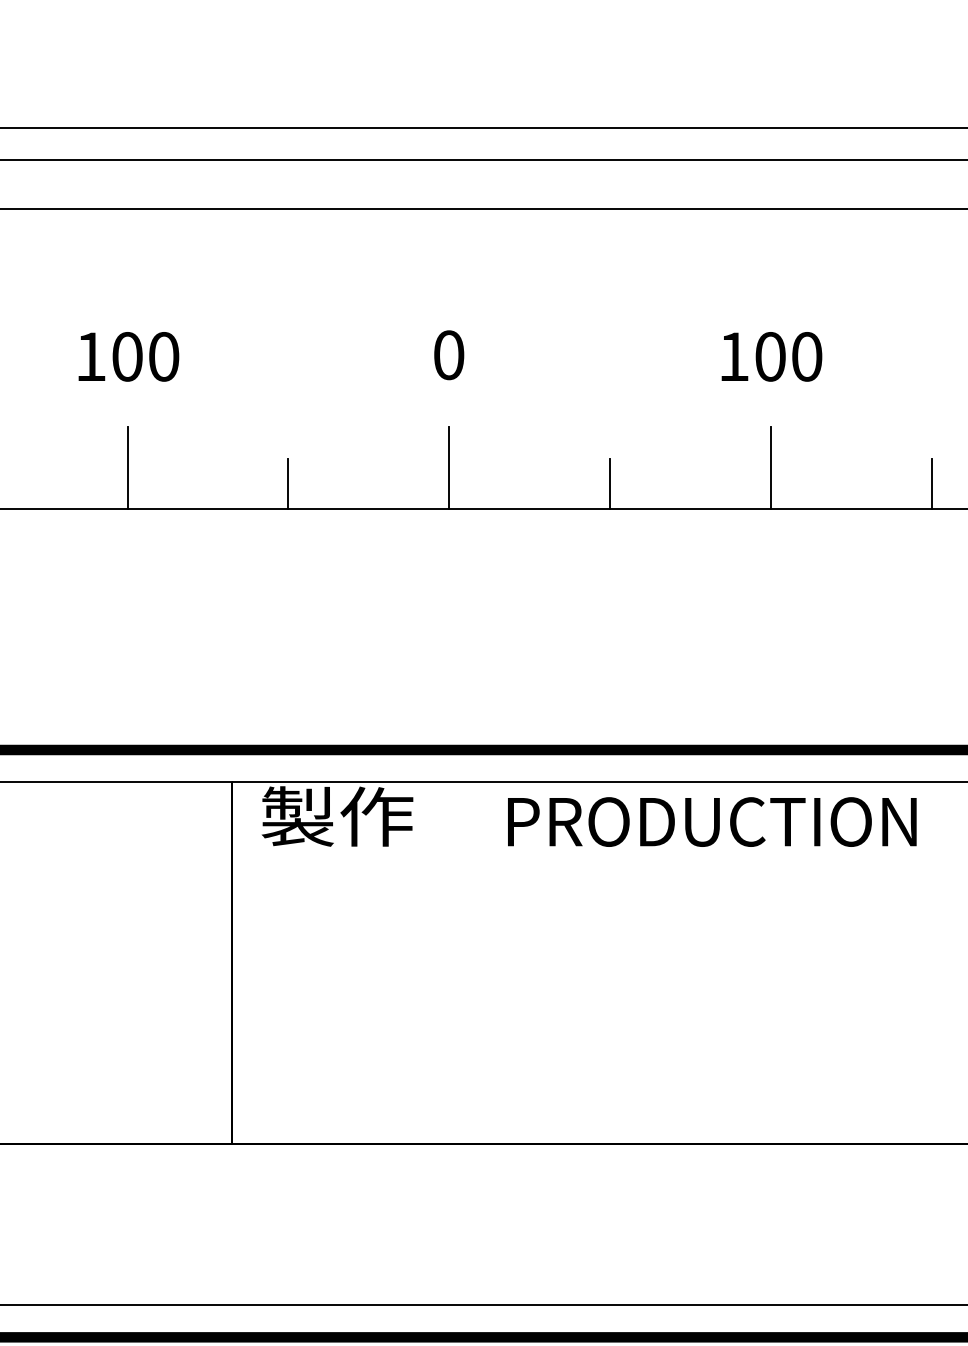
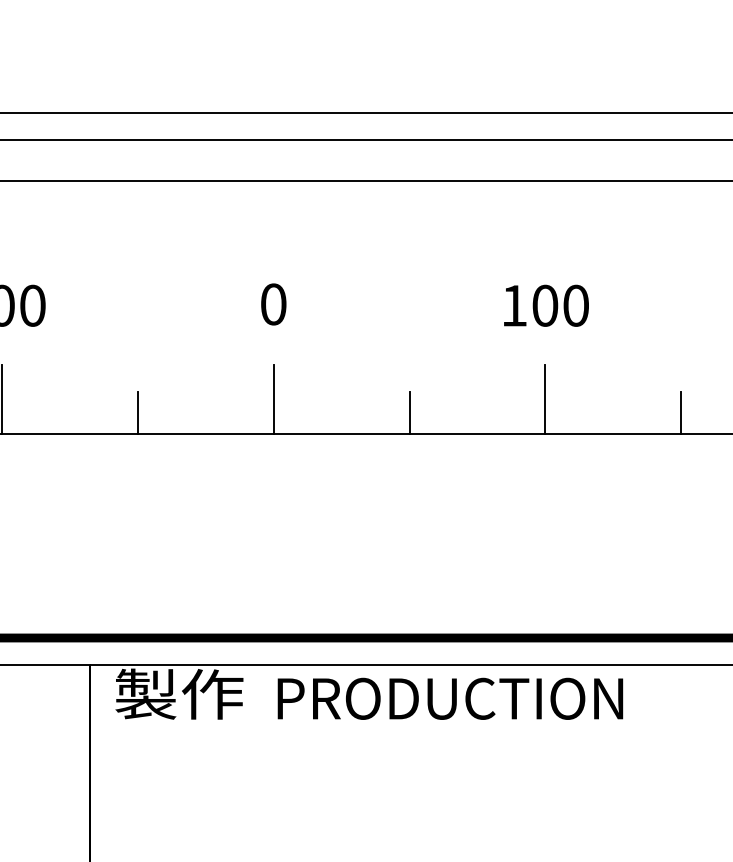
text: (712, 821) -> (450, 698), moved

